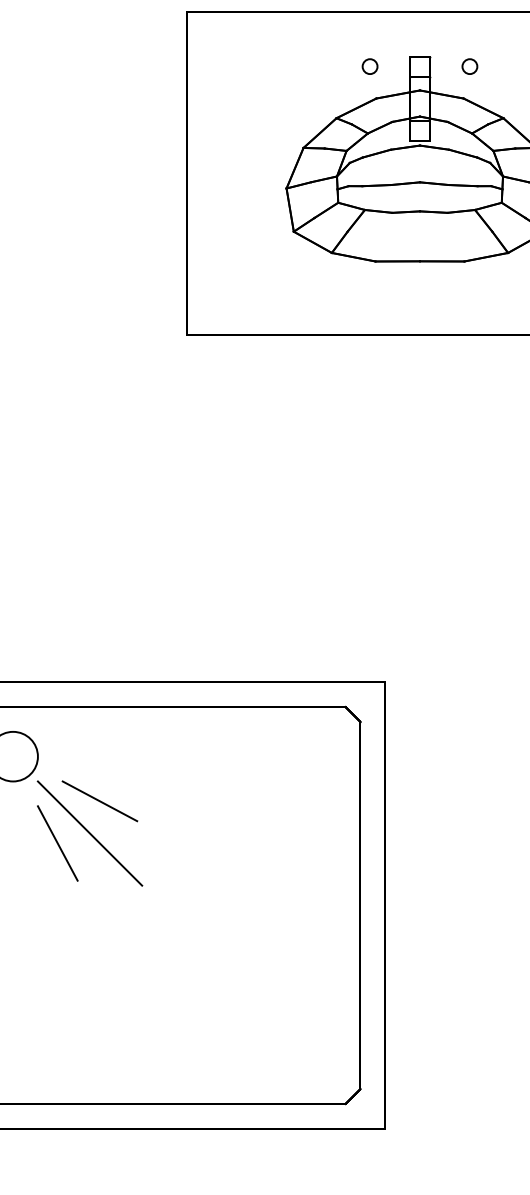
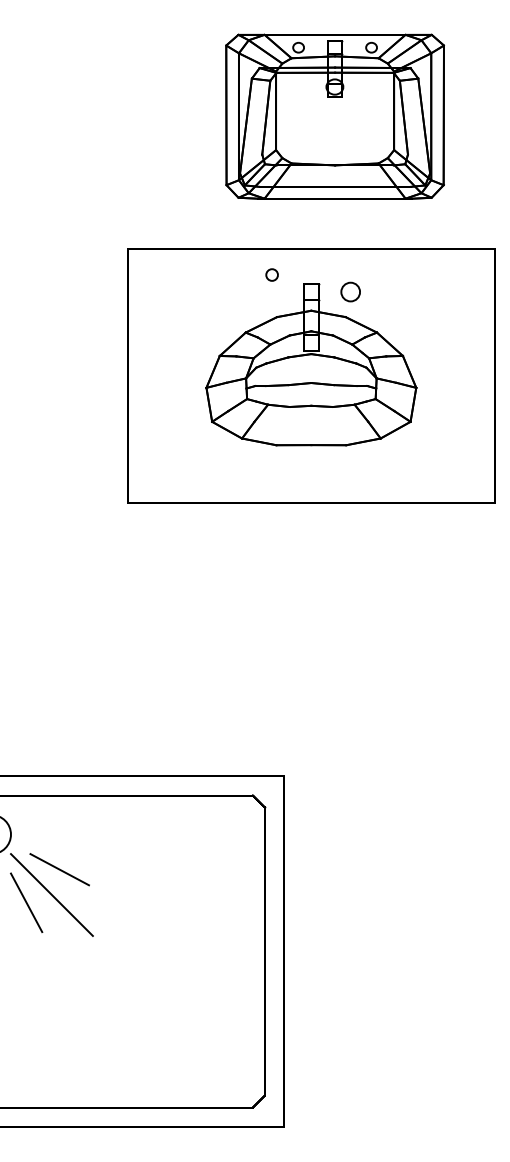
circle: (369, 65) -> (271, 274), moved
circle: (469, 65) -> (350, 291), size x1.6

